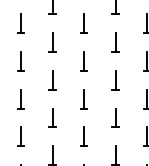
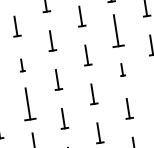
part: (115, 42) -> (116, 31), size x1.6
part: (20, 61) -> (21, 65), size x0.6
part: (115, 80) -> (122, 70), size x0.6
part: (20, 99) -> (27, 104), size x1.6

